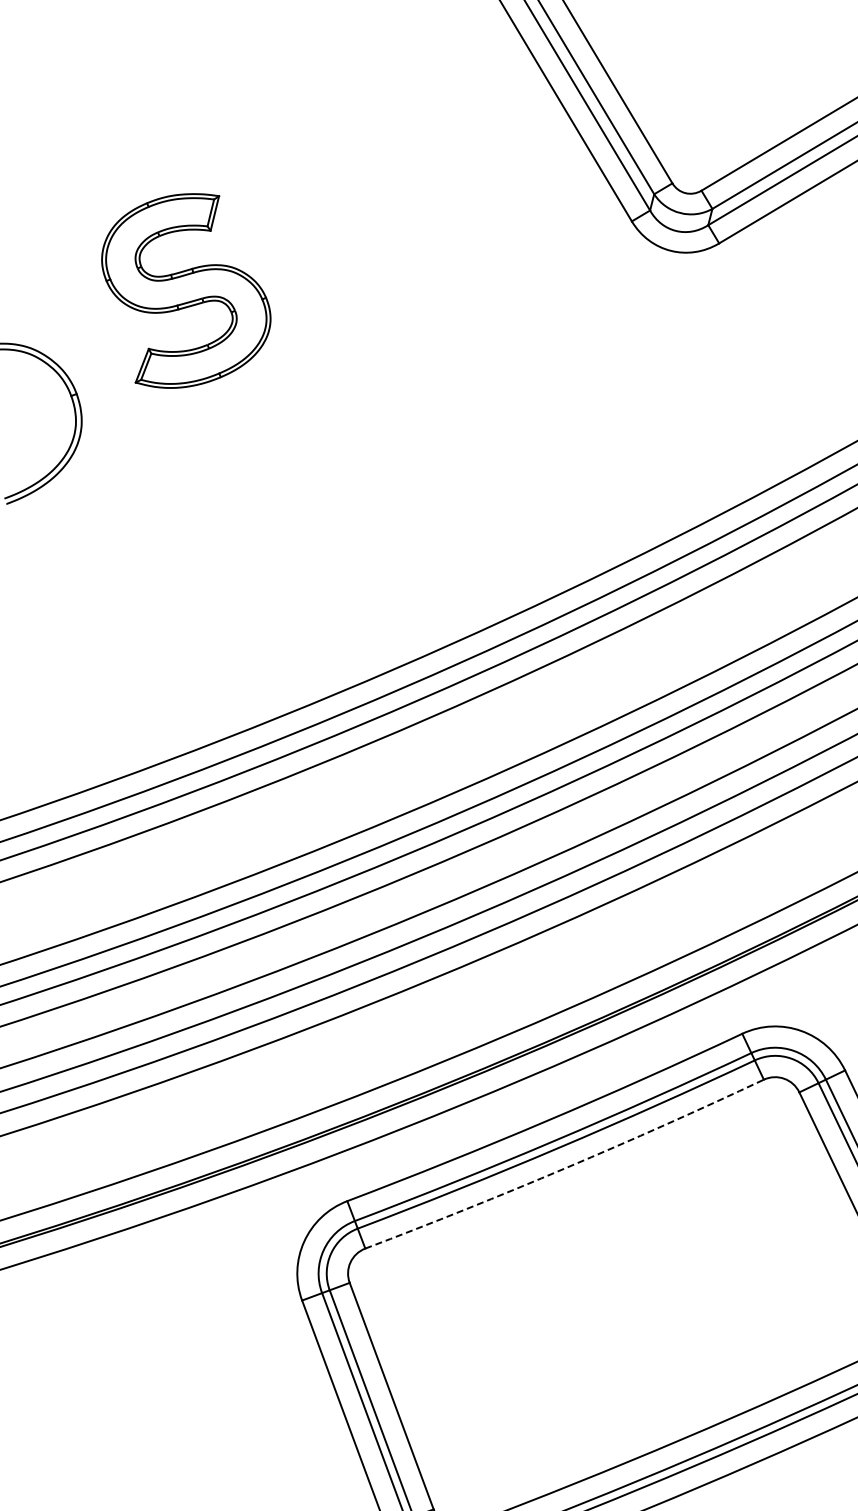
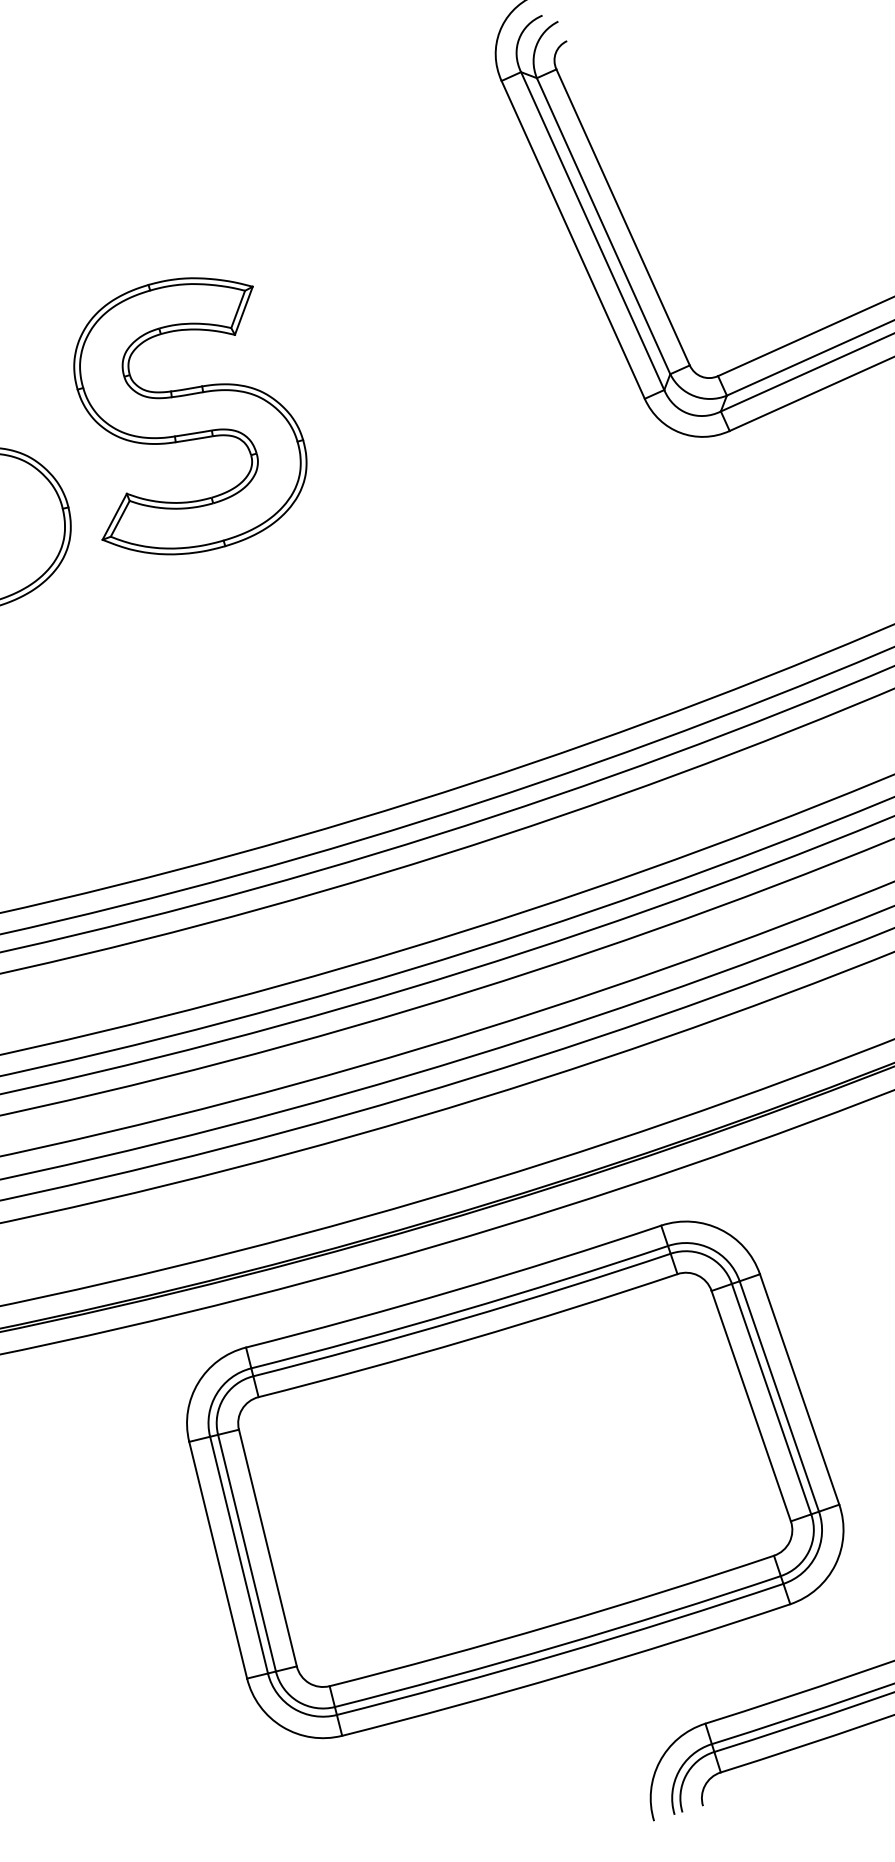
part: (186, 290) -> (190, 416), size x1.43
arc: (566, 1167) -> (469, 1339), dashed -> solid

